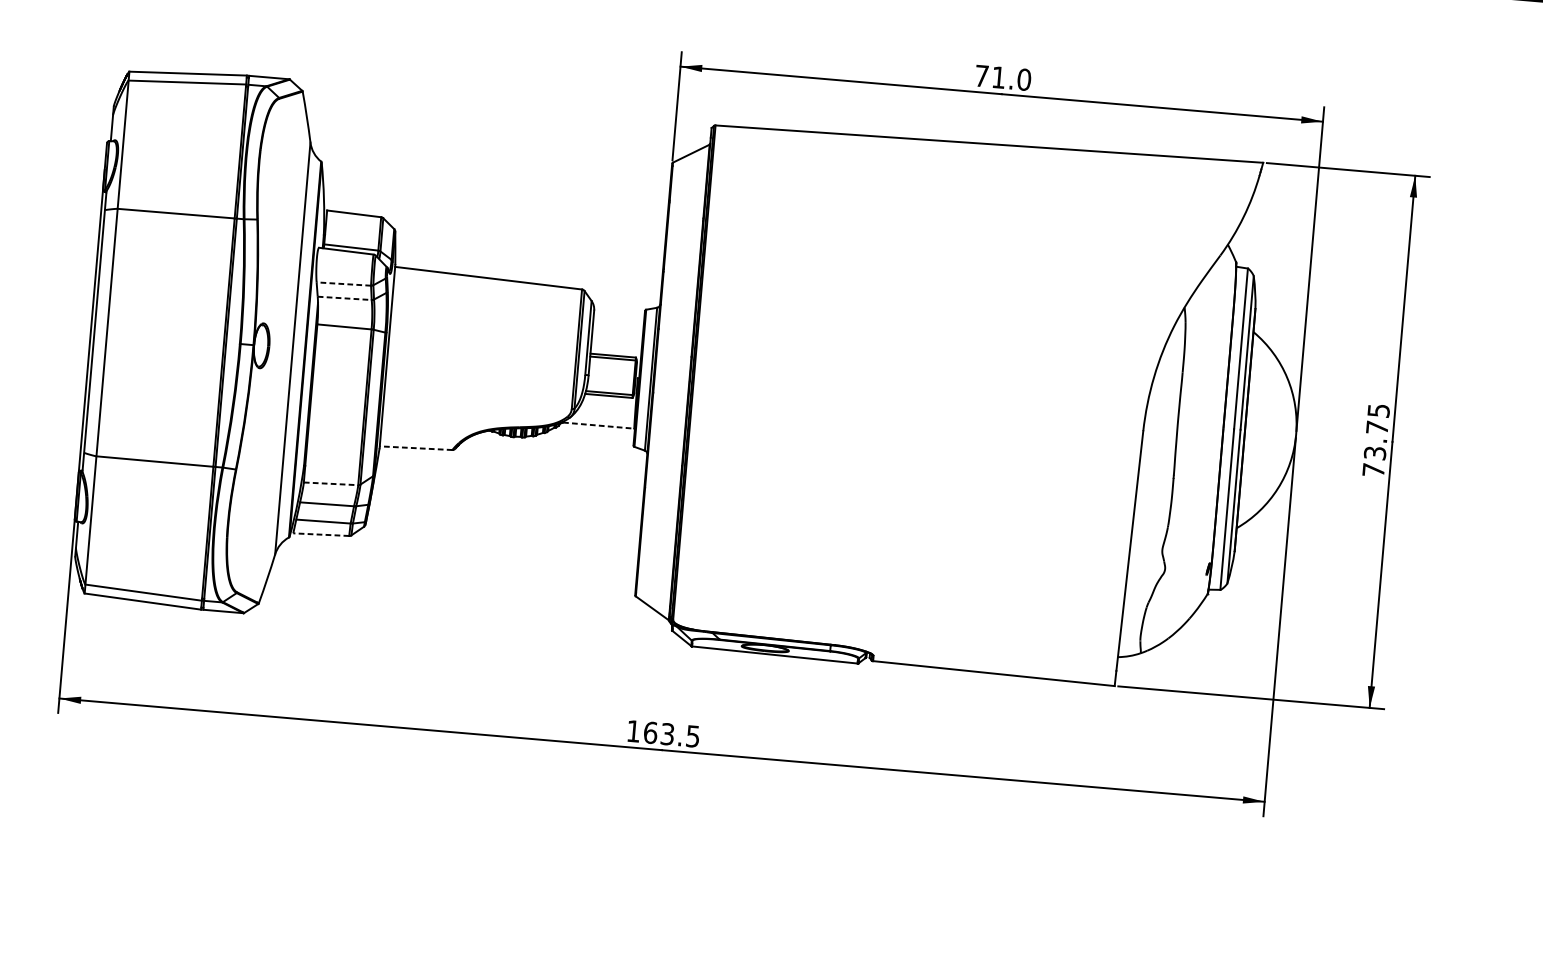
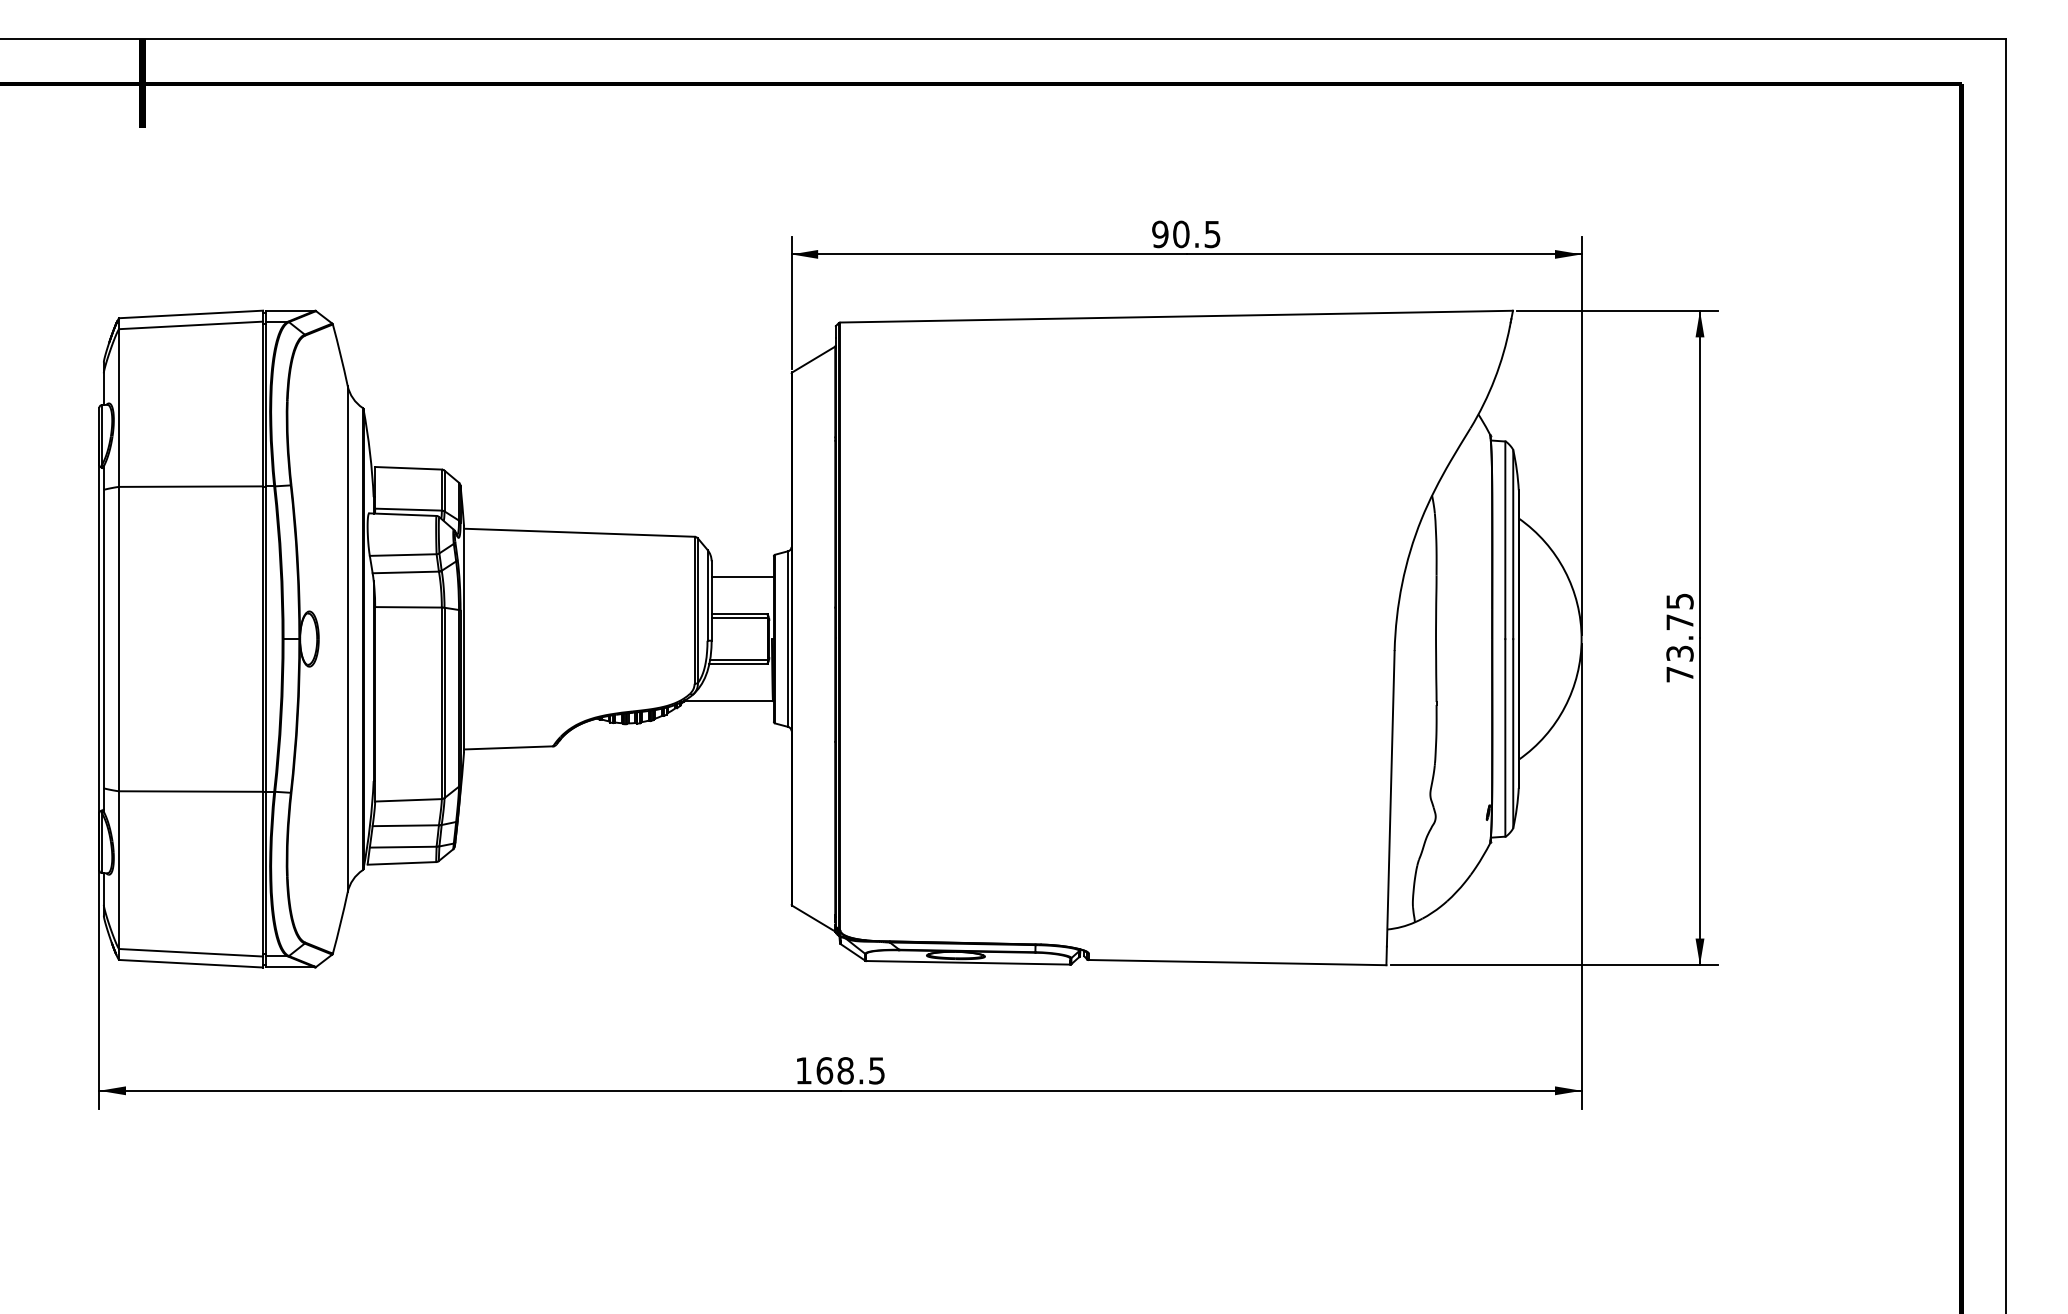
text: (1003, 78) -> (1186, 234), 71.0 -> 90.5
line: (343, 284) -> (402, 555), dashed -> solid
line: (345, 298) -> (406, 572), dashed -> solid
line: (618, 325) -> (742, 576), added
line: (598, 425) -> (729, 701), dashed -> solid
line: (416, 447) -> (508, 747), dashed -> solid
line: (331, 484) -> (409, 800), dashed -> solid
line: (320, 534) -> (401, 863), dashed -> solid
text: (667, 733) -> (845, 1070), 163.5 -> 168.5

